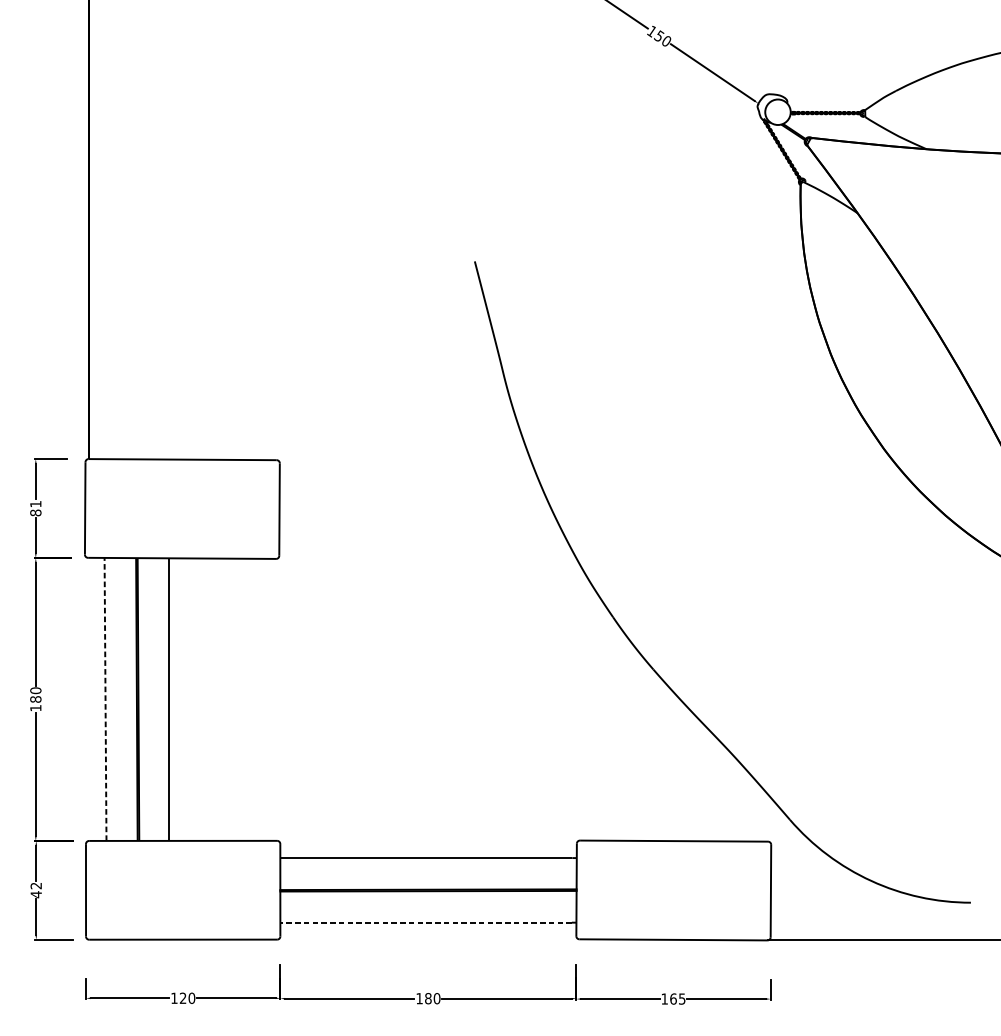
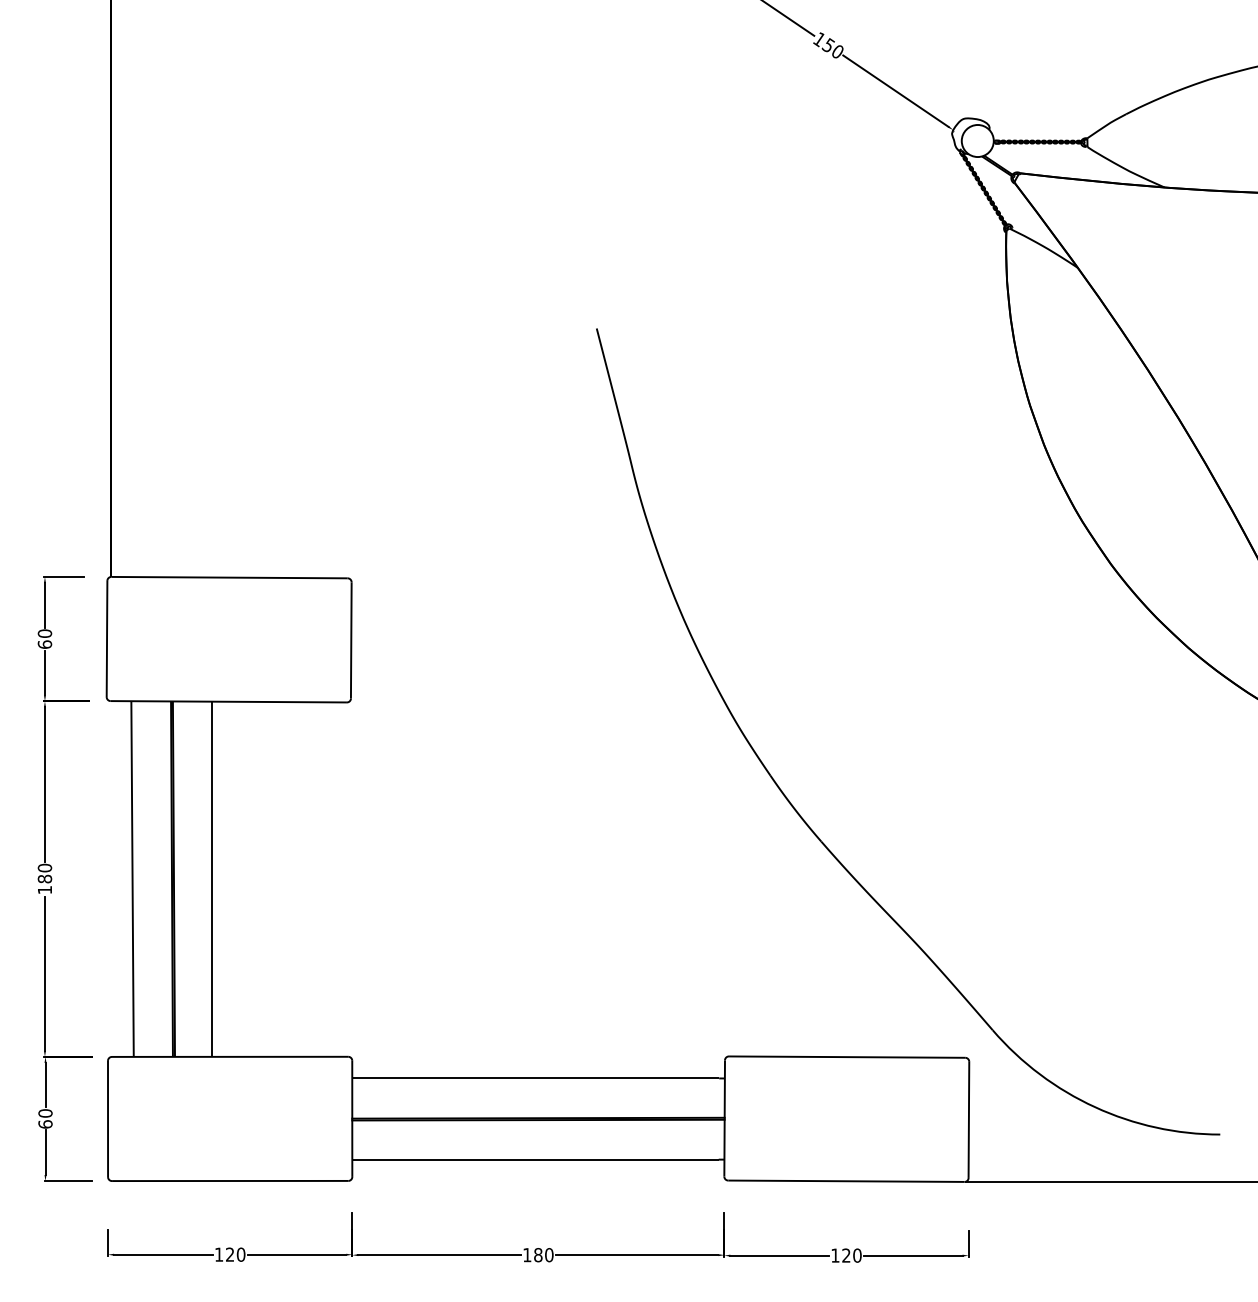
text: (35, 508) -> (44, 638), 81 -> 60
line: (105, 699) -> (132, 879), dashed -> solid
text: (36, 890) -> (45, 1119), 42 -> 60
line: (426, 922) -> (535, 1159), dashed -> solid
text: (677, 998) -> (851, 1255), 165 -> 120

